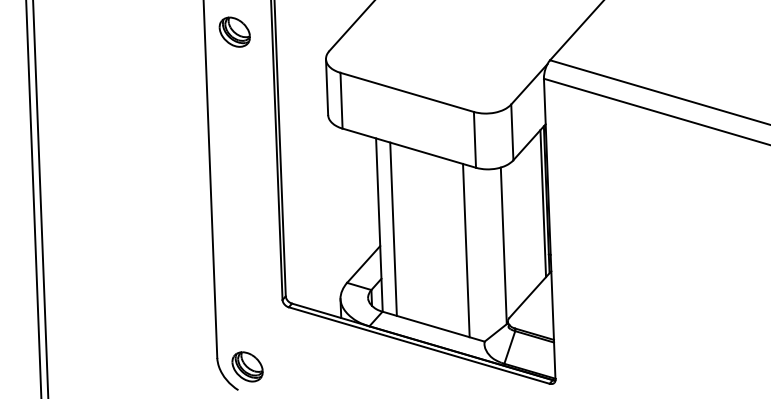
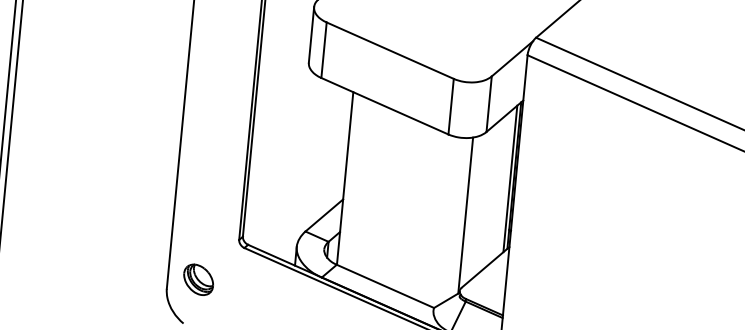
line: (393, 228) -> (358, 183), removed
line: (466, 250) -> (428, 215), removed
part: (247, 366) -> (198, 279), moved

